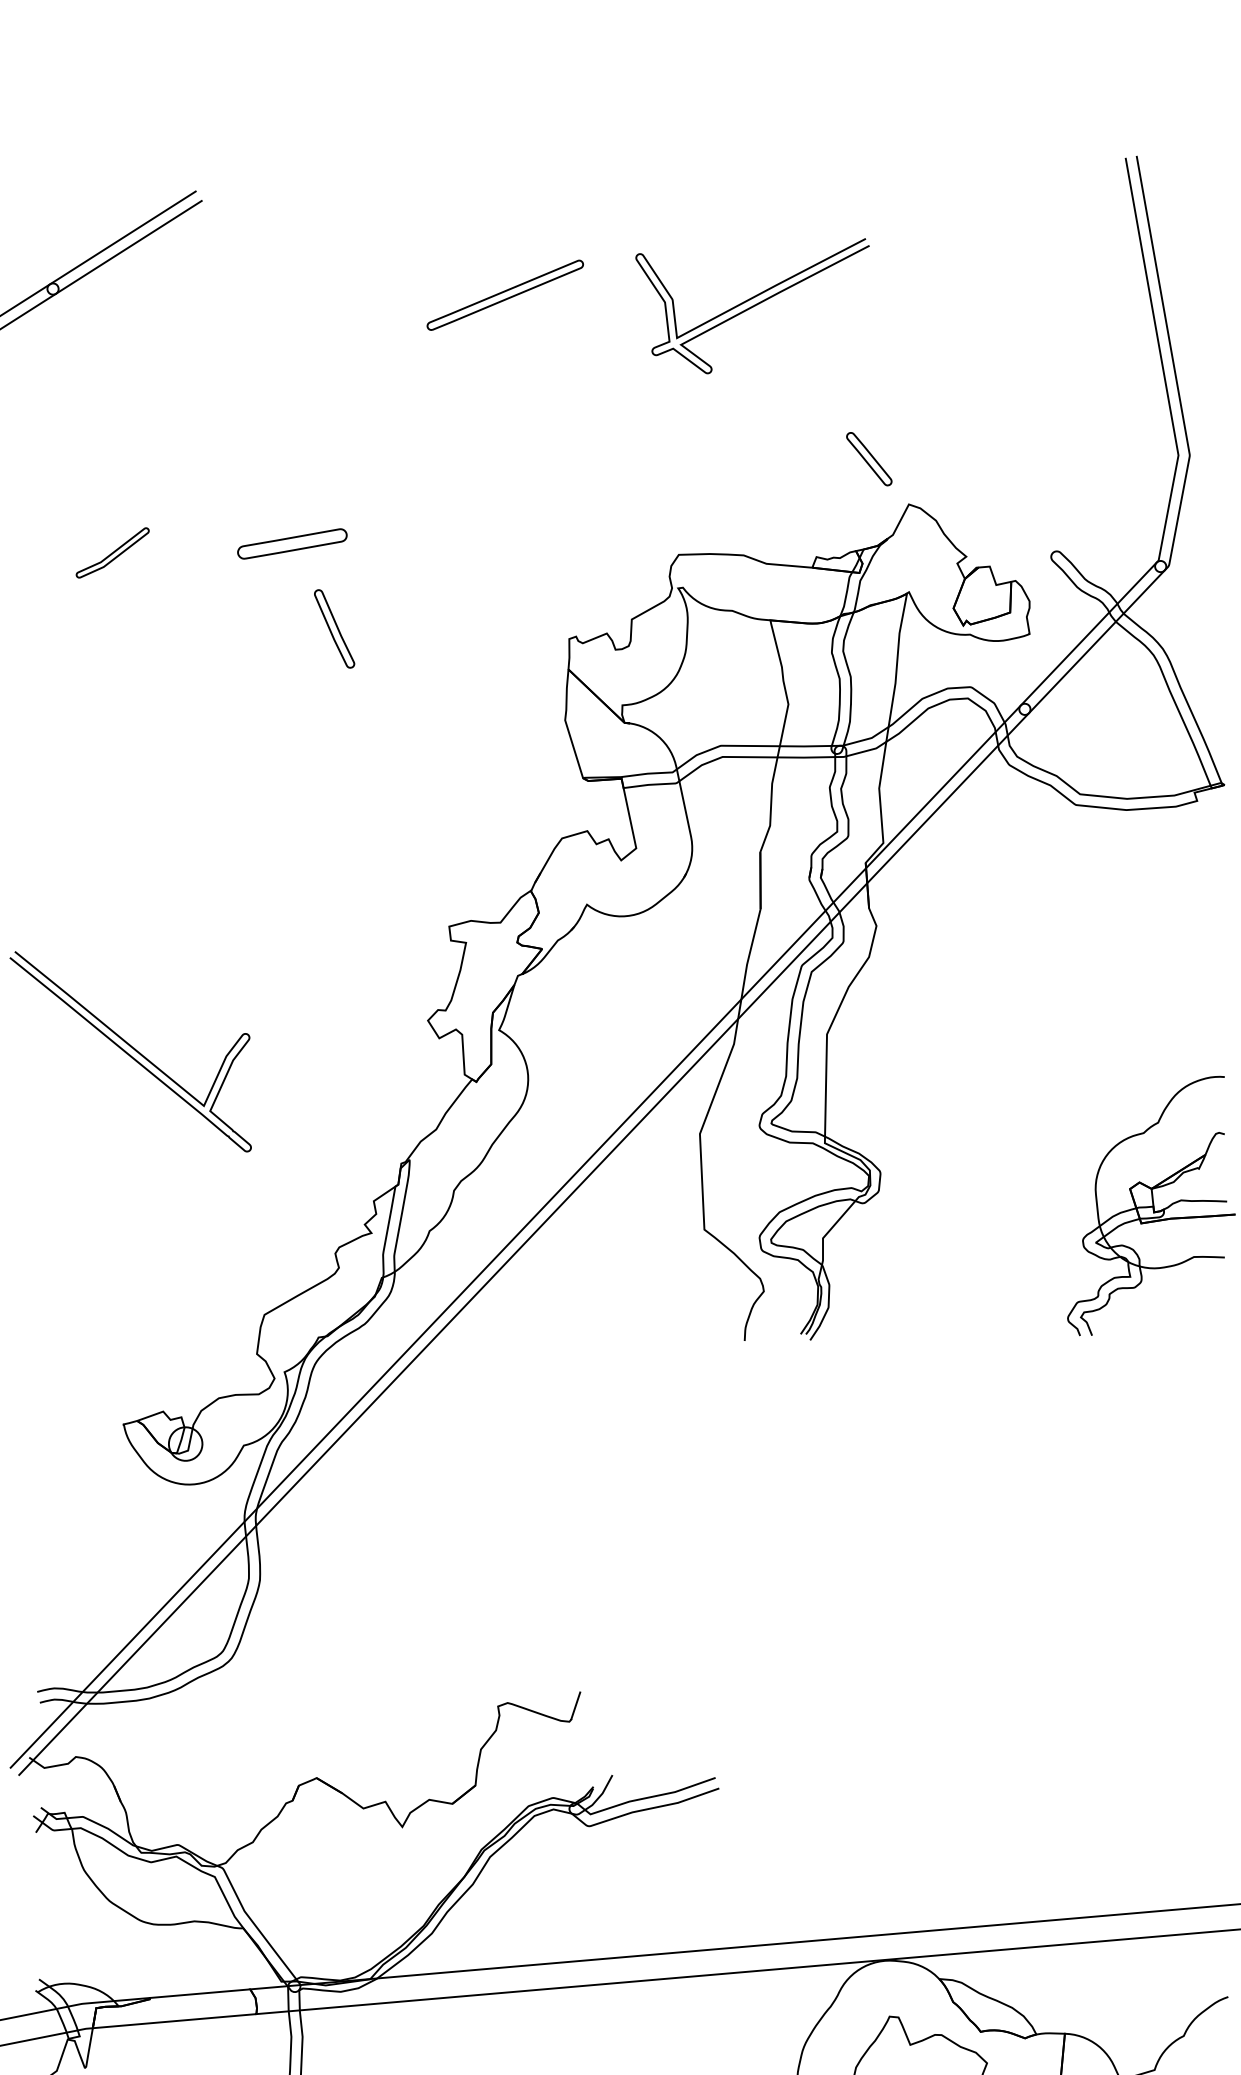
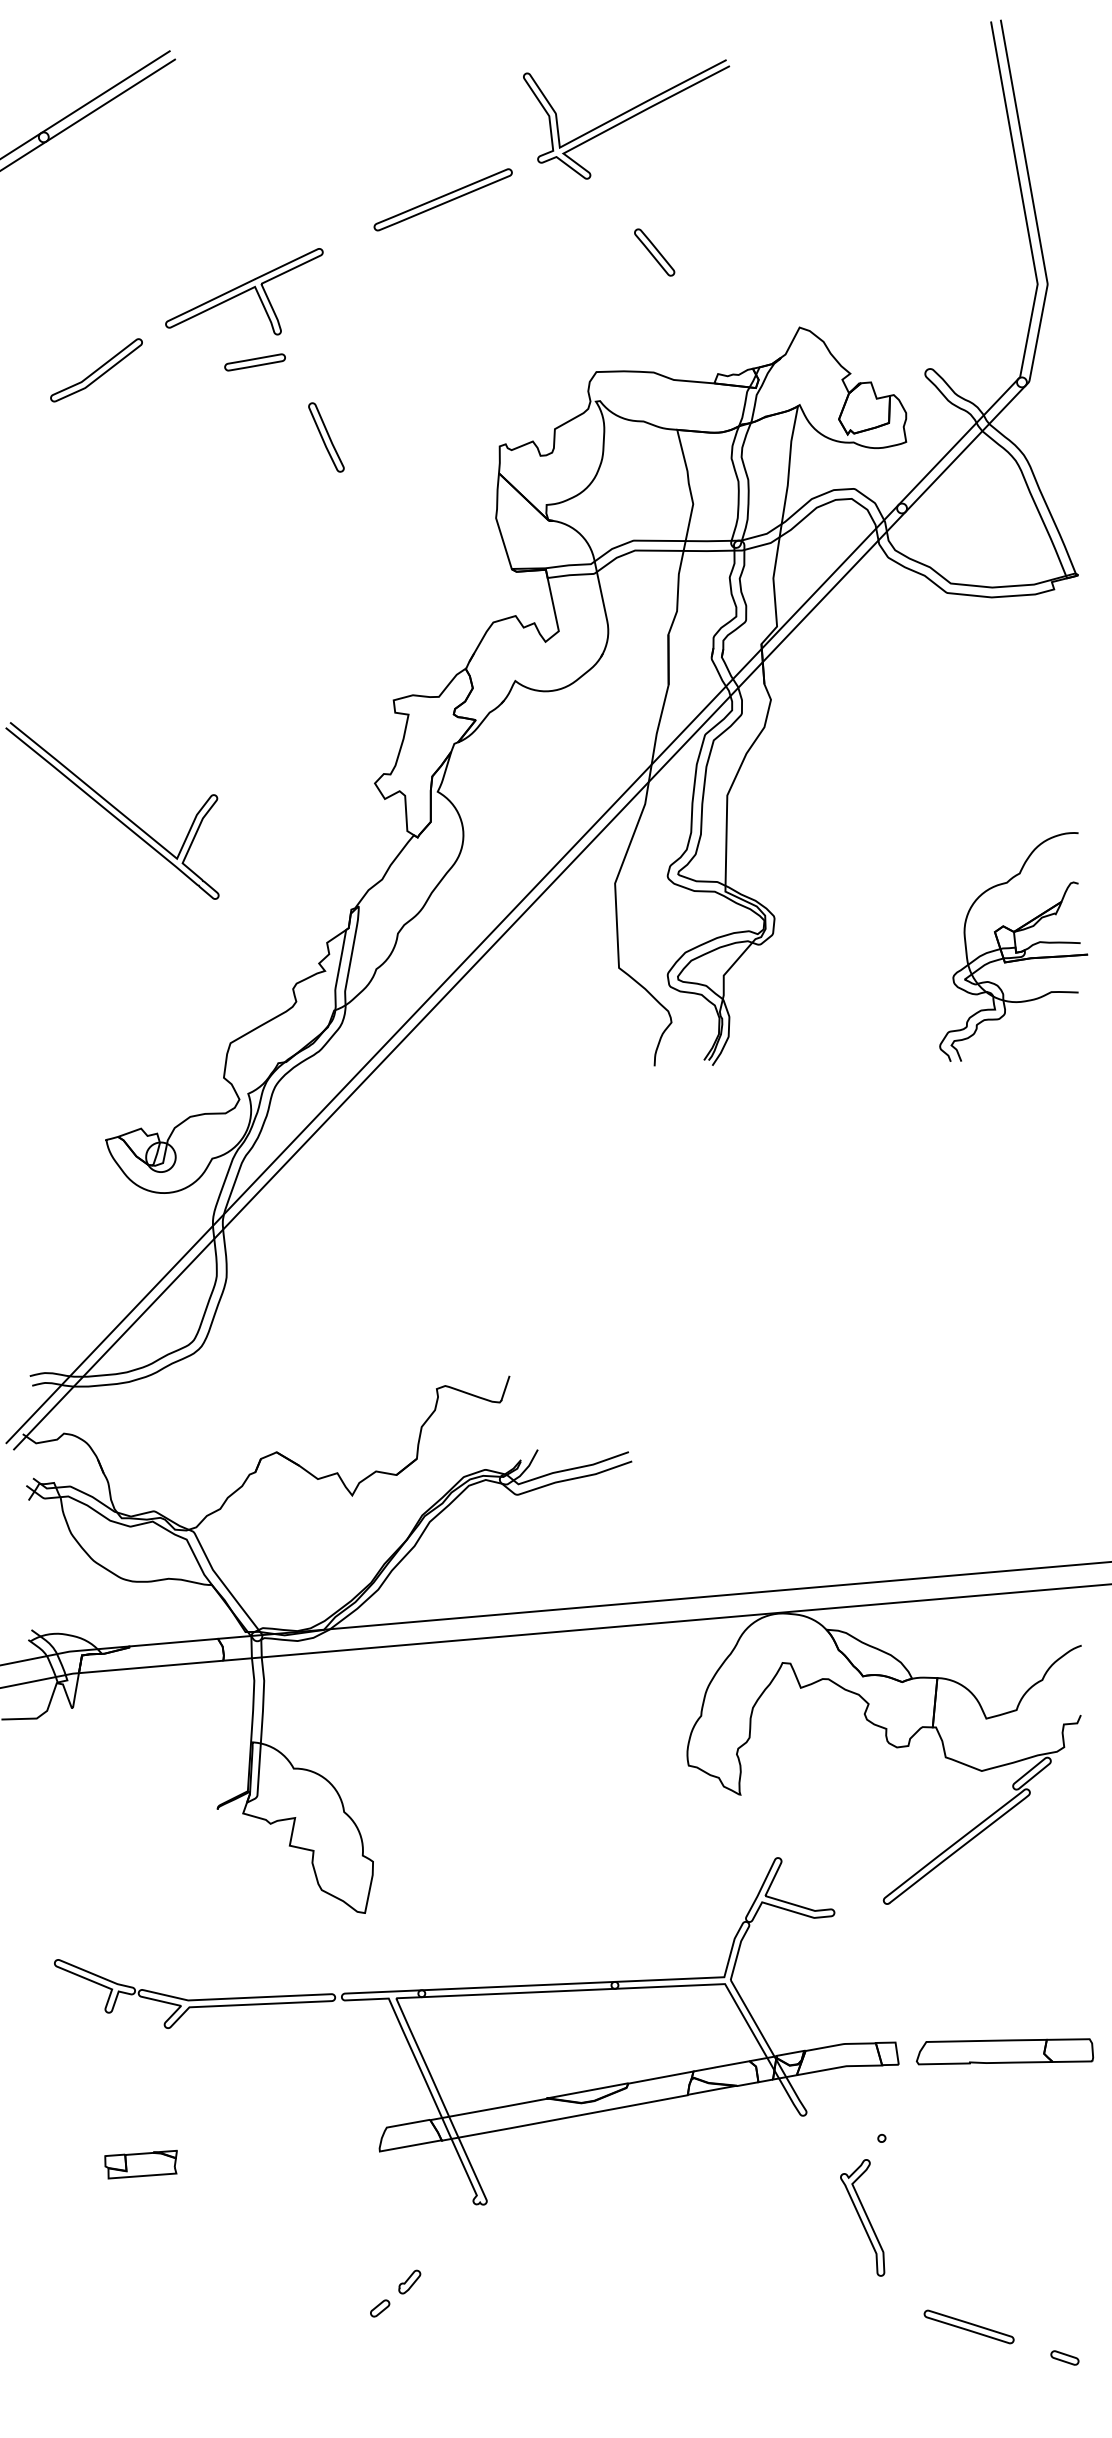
part: (504, 294) -> (442, 199), moved
curve: (752, 306) -> (626, 119), moved
part: (869, 459) -> (654, 252), moved
part: (280, 463) -> (244, 291), added
part: (291, 544) -> (254, 362), size x0.62
part: (112, 553) -> (96, 370), size x1.43
part: (334, 628) -> (326, 437), moved

